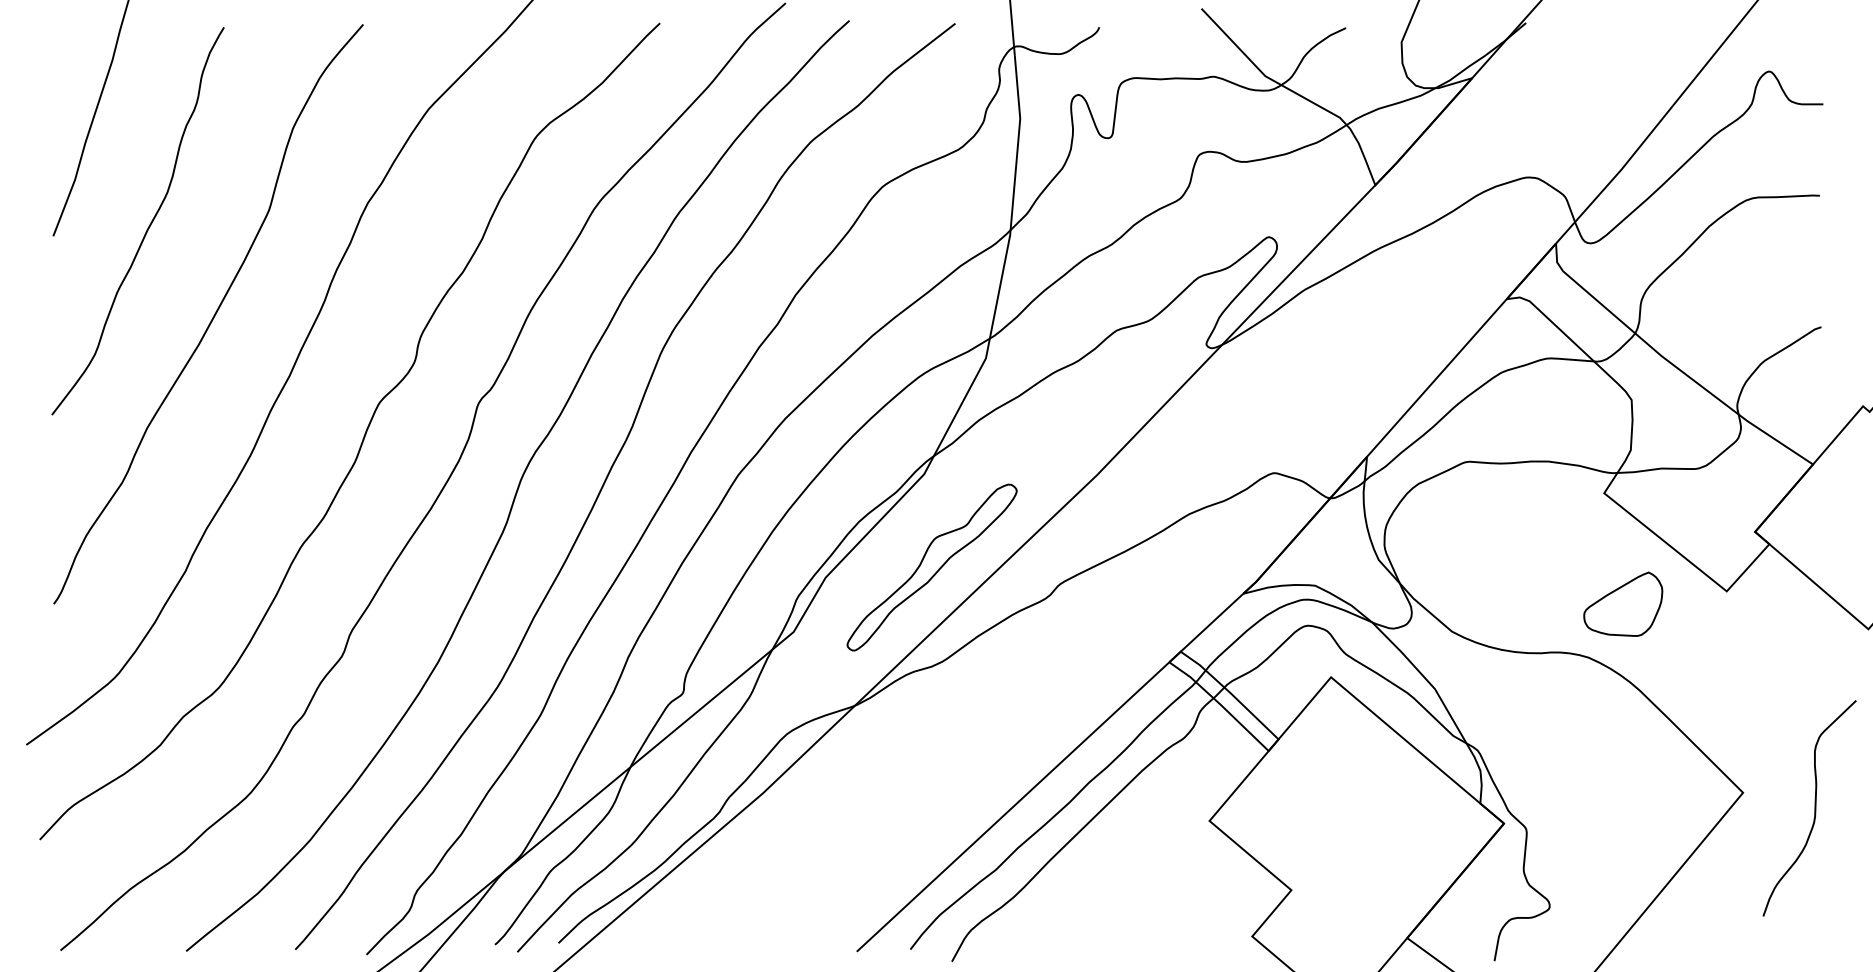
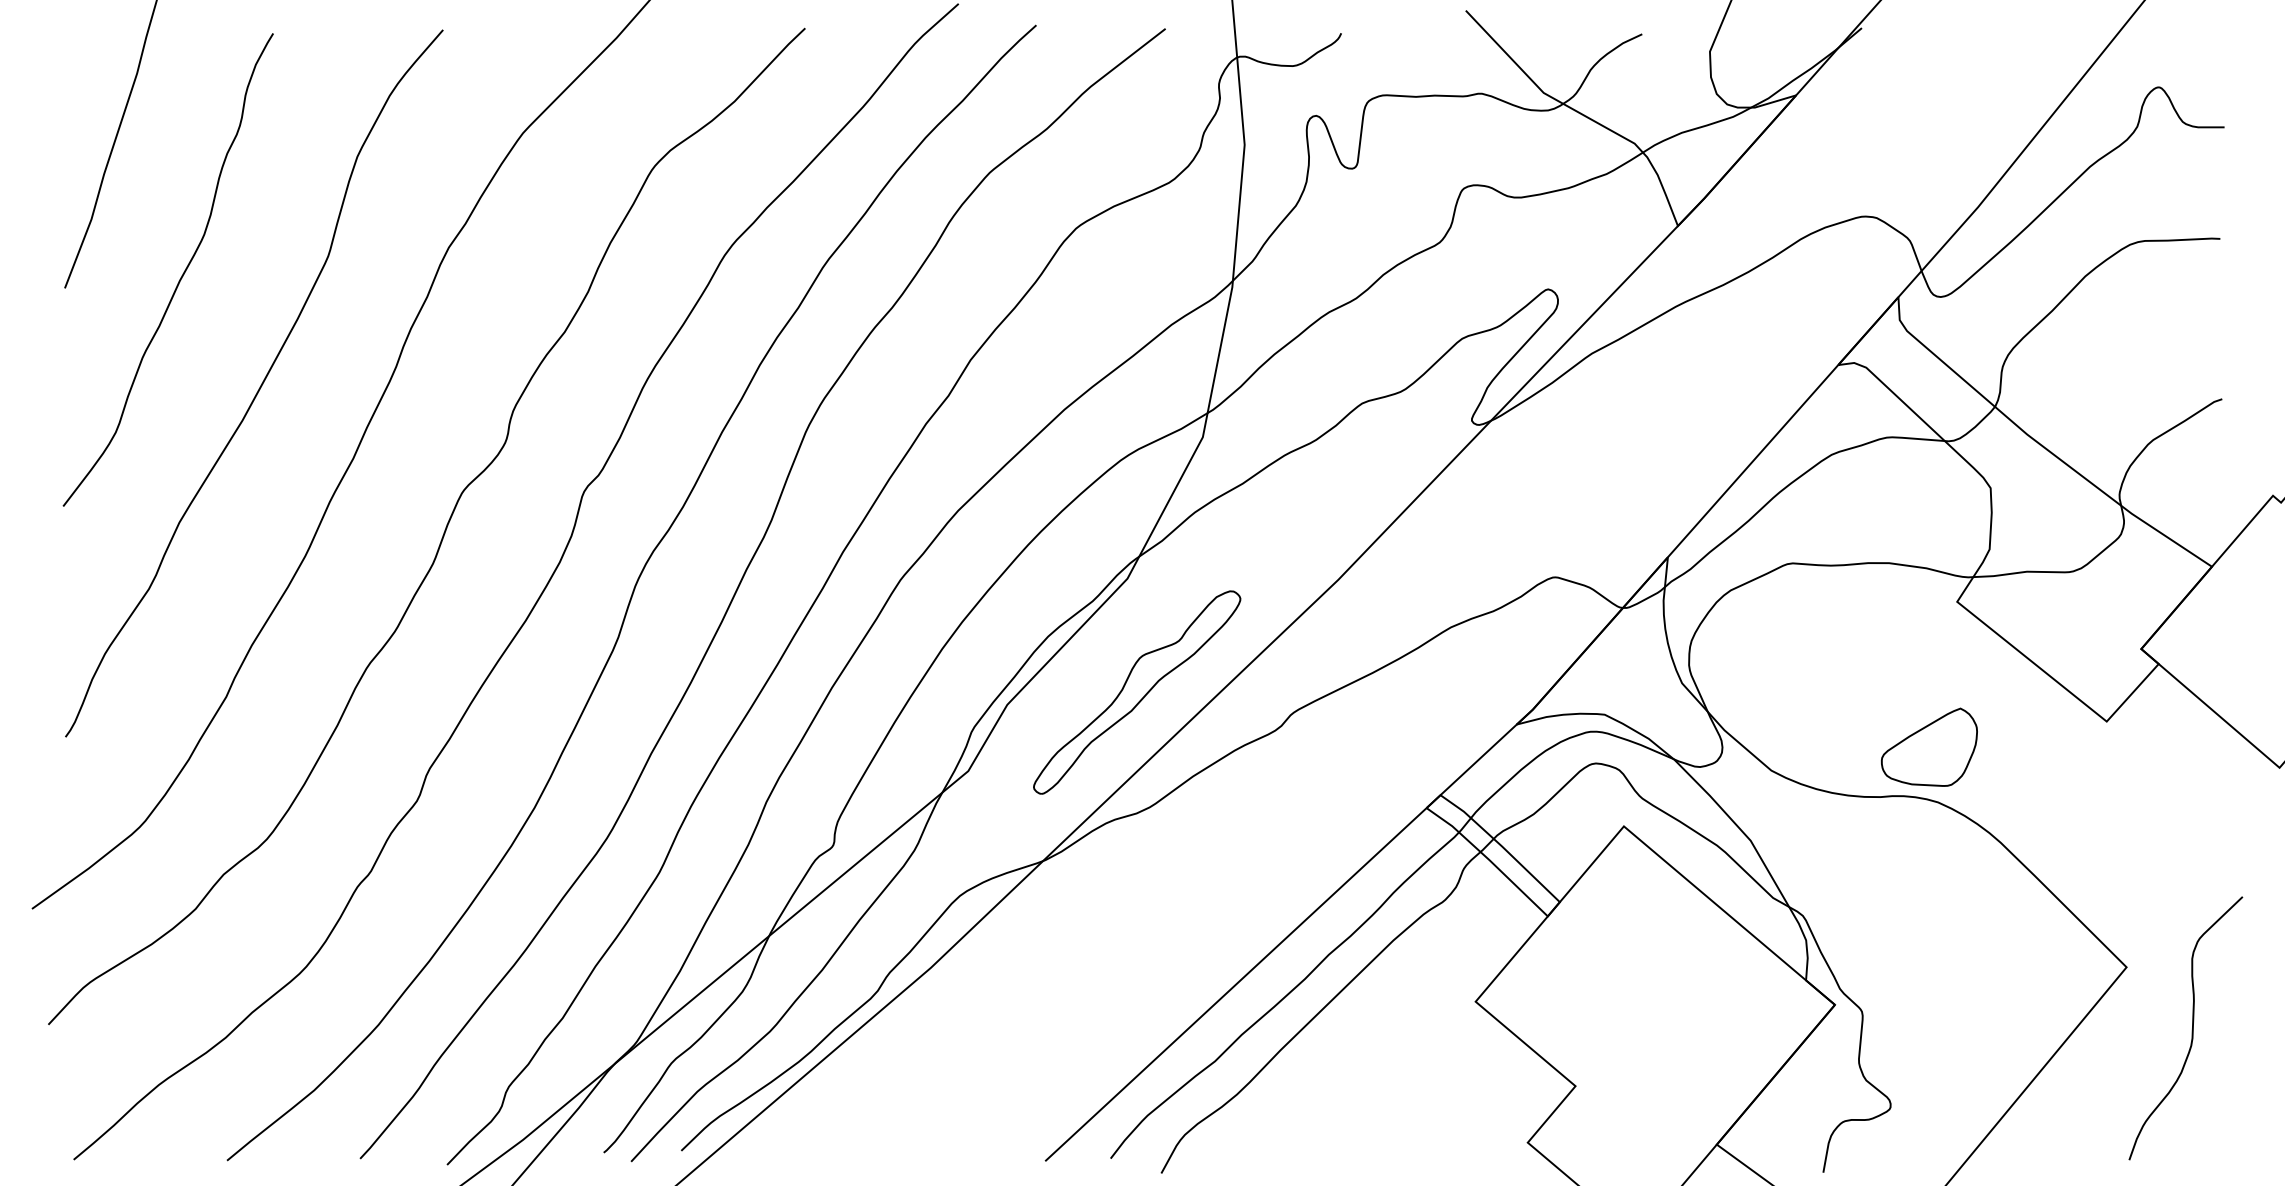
part: (1622, 603) -> (1928, 746), moved
curve: (1814, 810) -> (2191, 1030), moved

